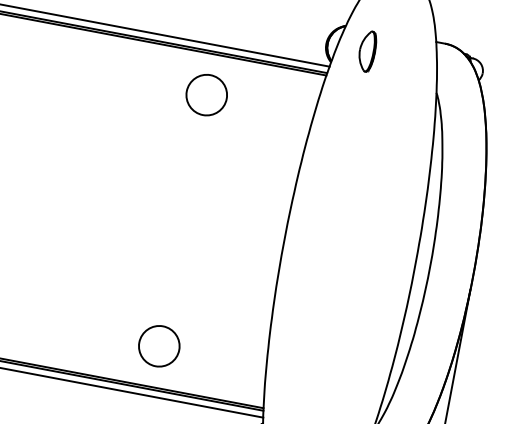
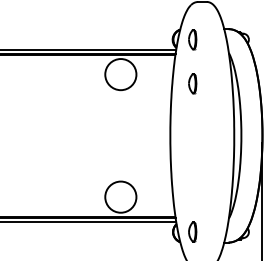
circle: (206, 94) -> (120, 74), size x1.6
part: (350, 141) -> (192, 83), added
circle: (158, 344) -> (120, 196), size x1.6

